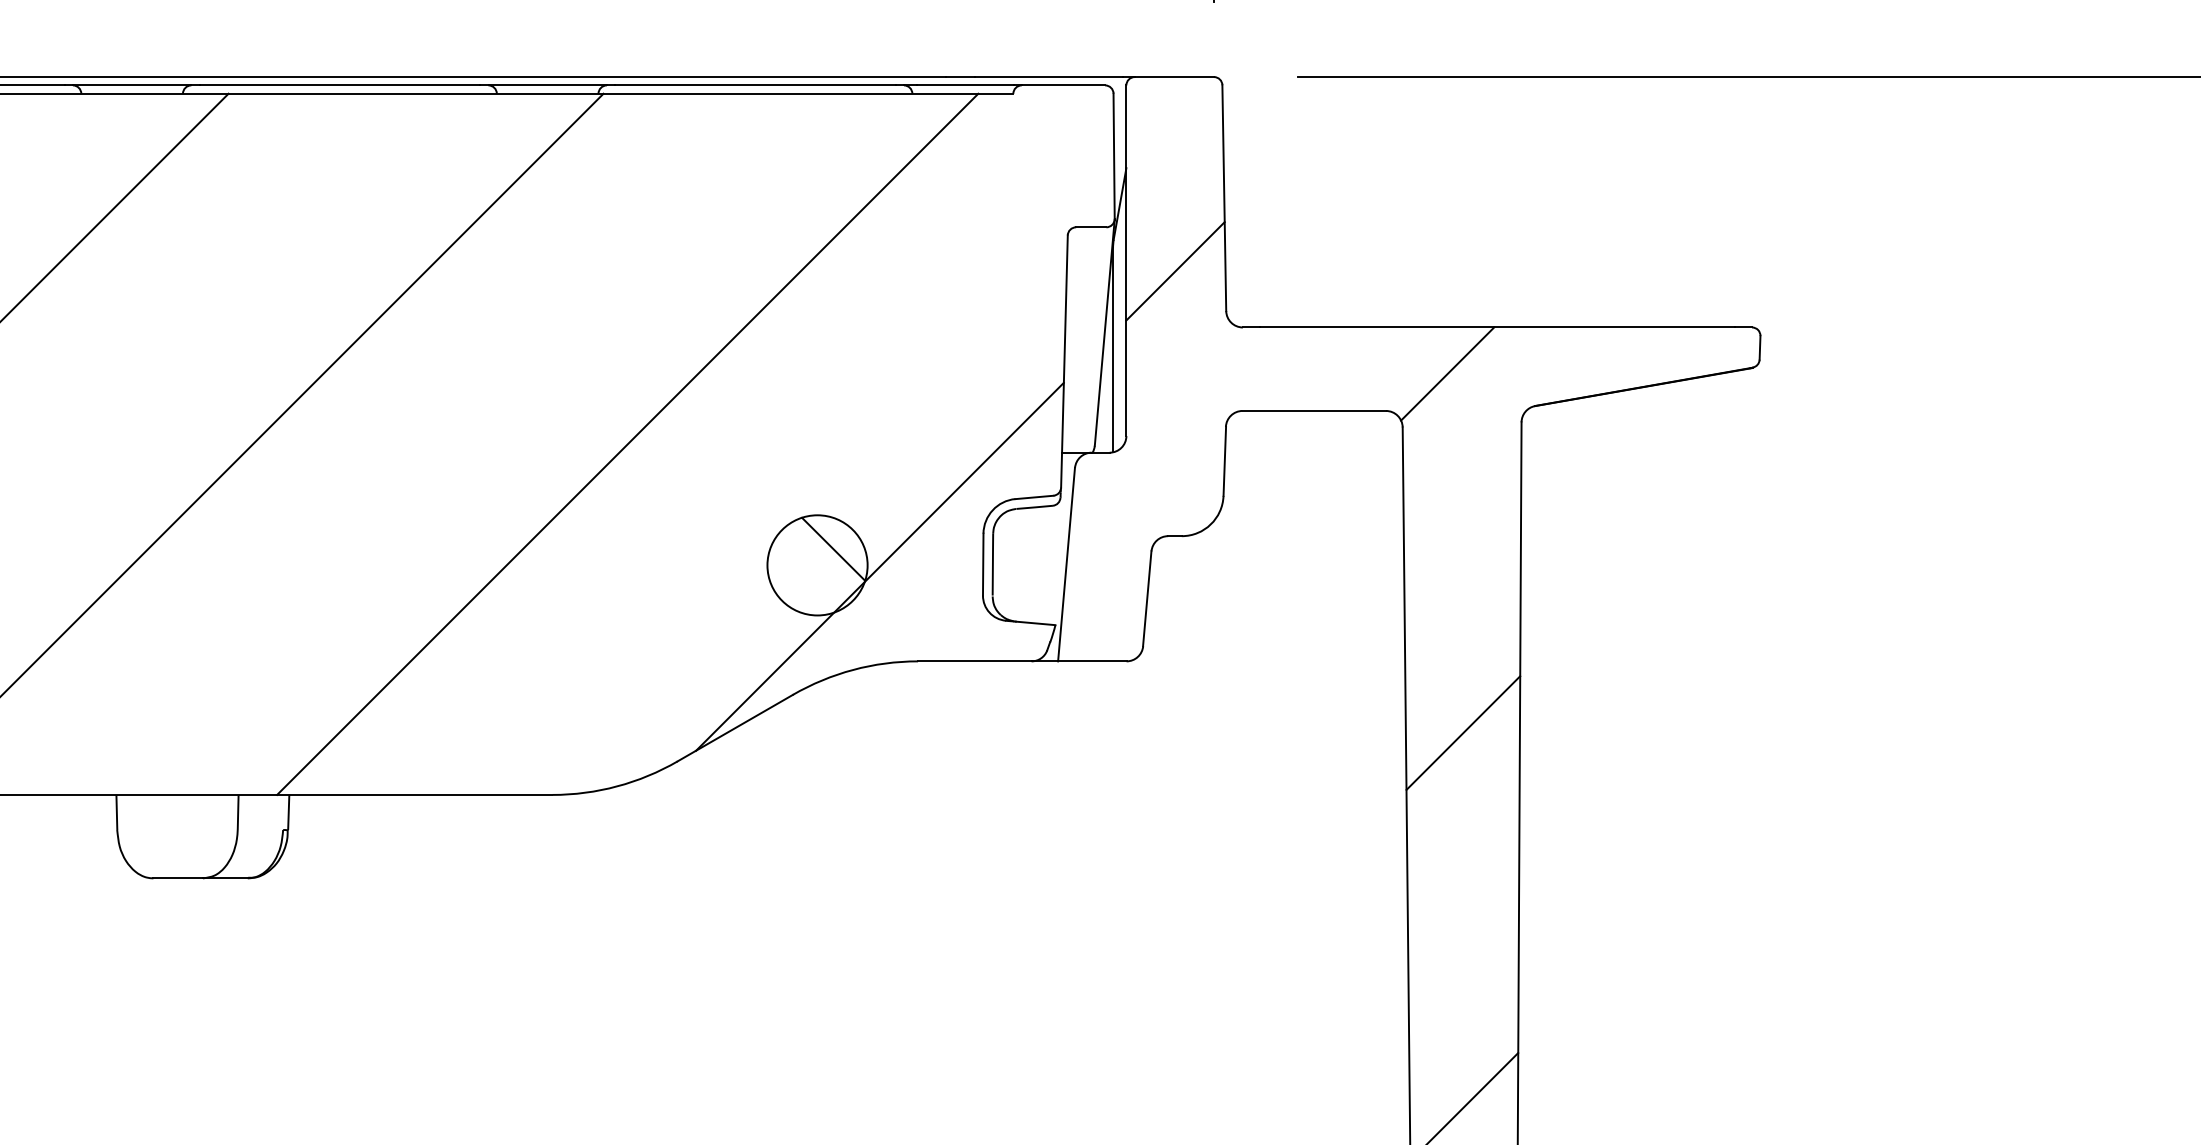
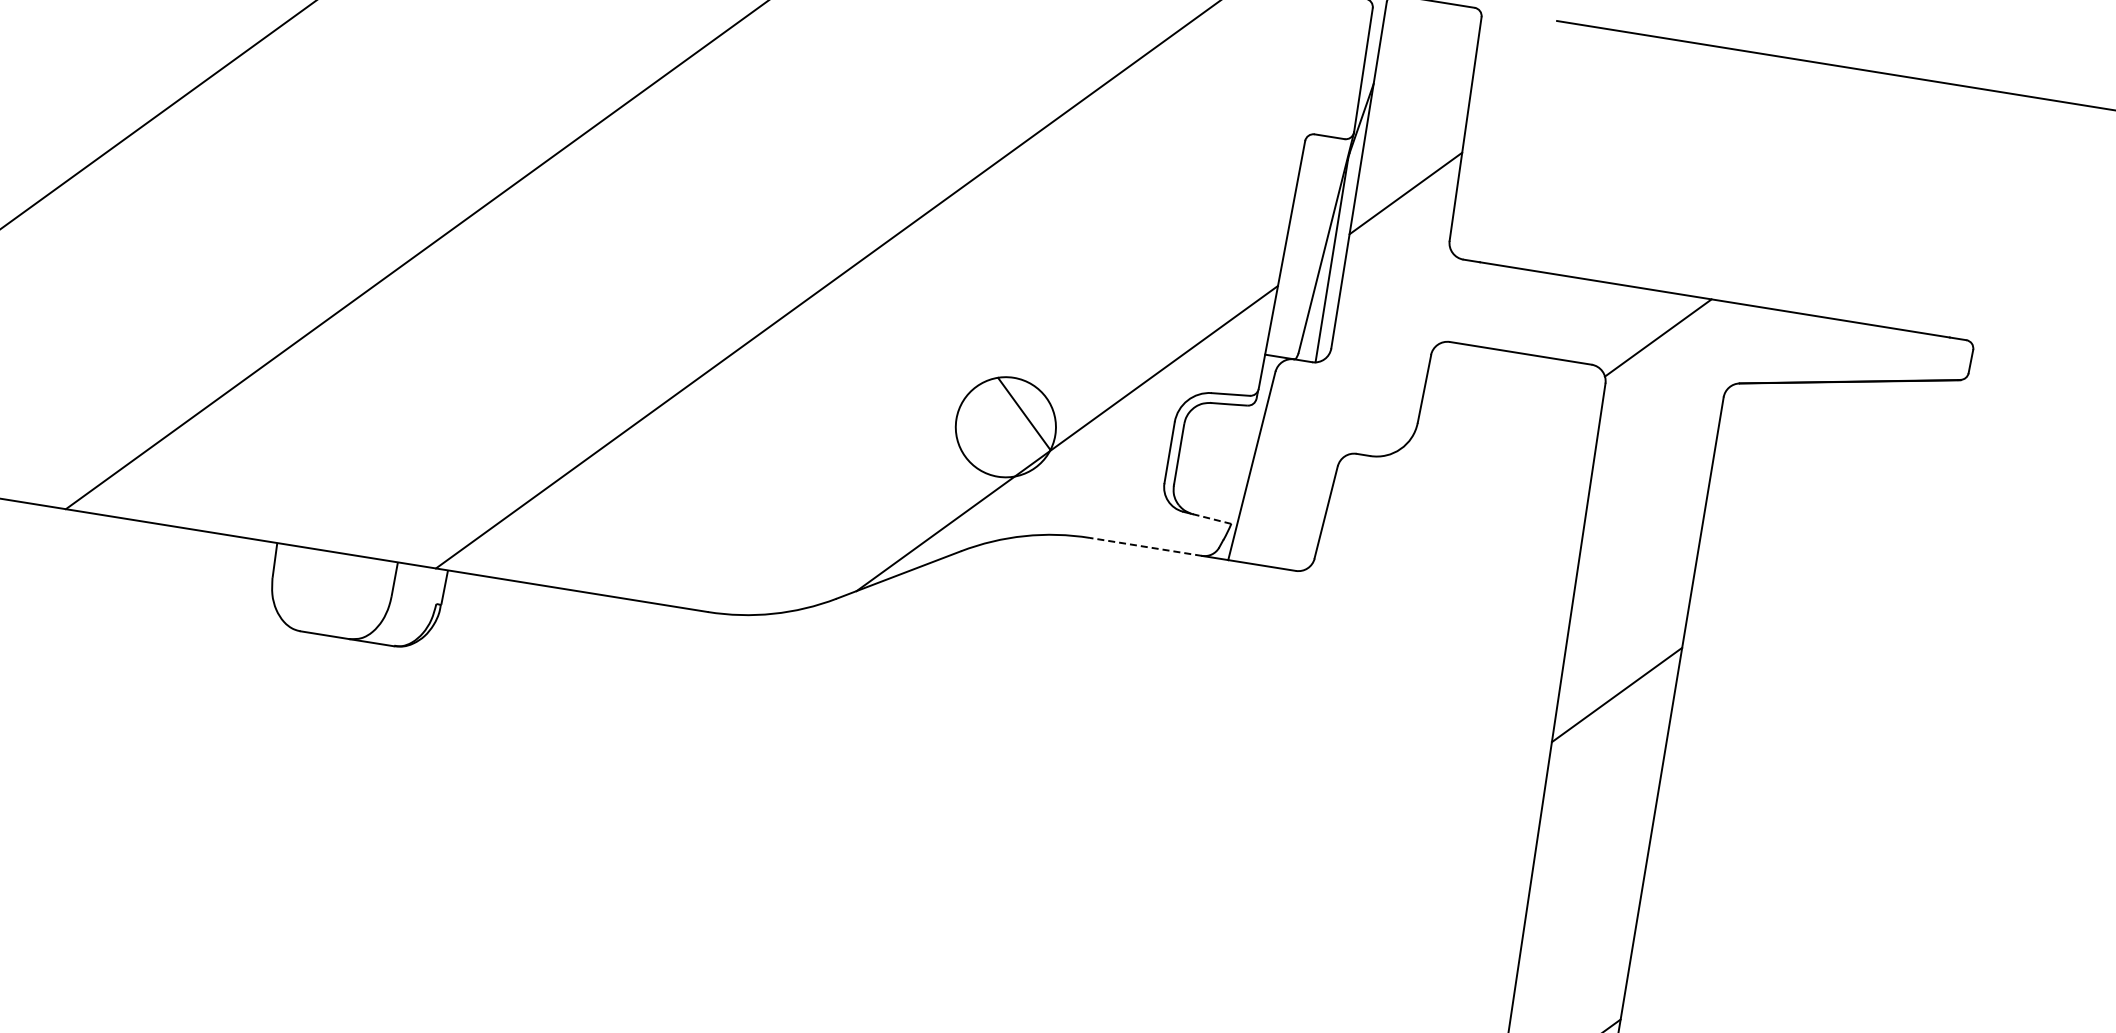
line: (1035, 623) -> (1211, 519), solid -> dashed
line: (974, 661) -> (1145, 546), solid -> dashed

